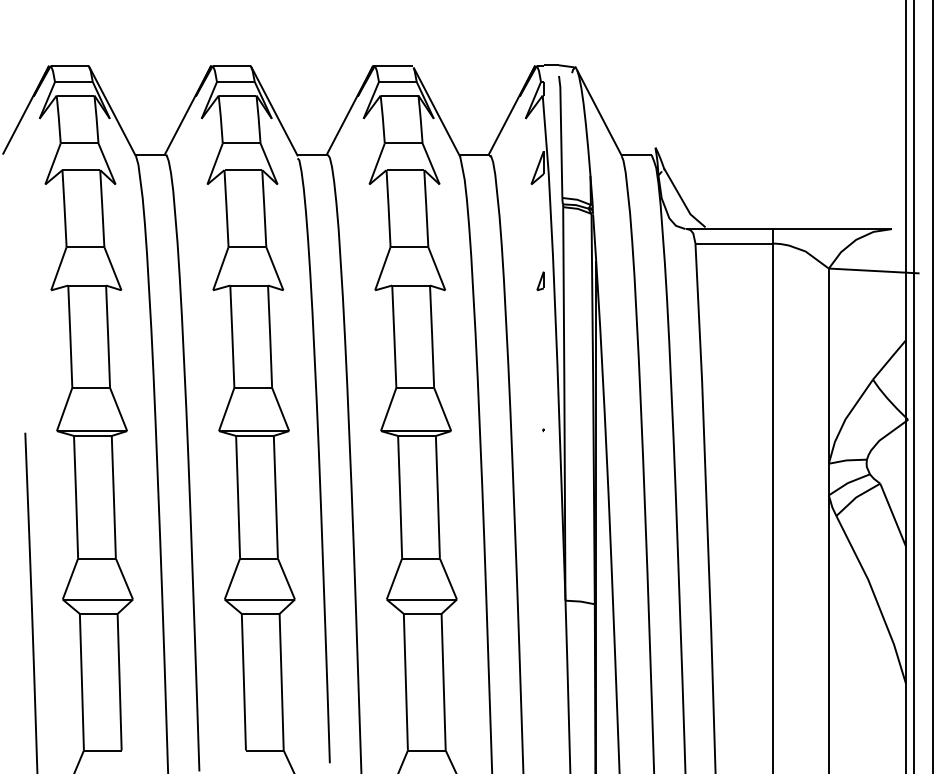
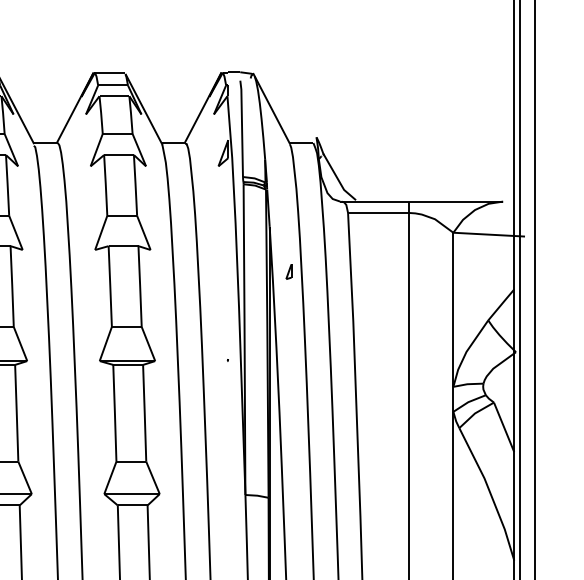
part: (540, 281) -> (288, 272), moved

